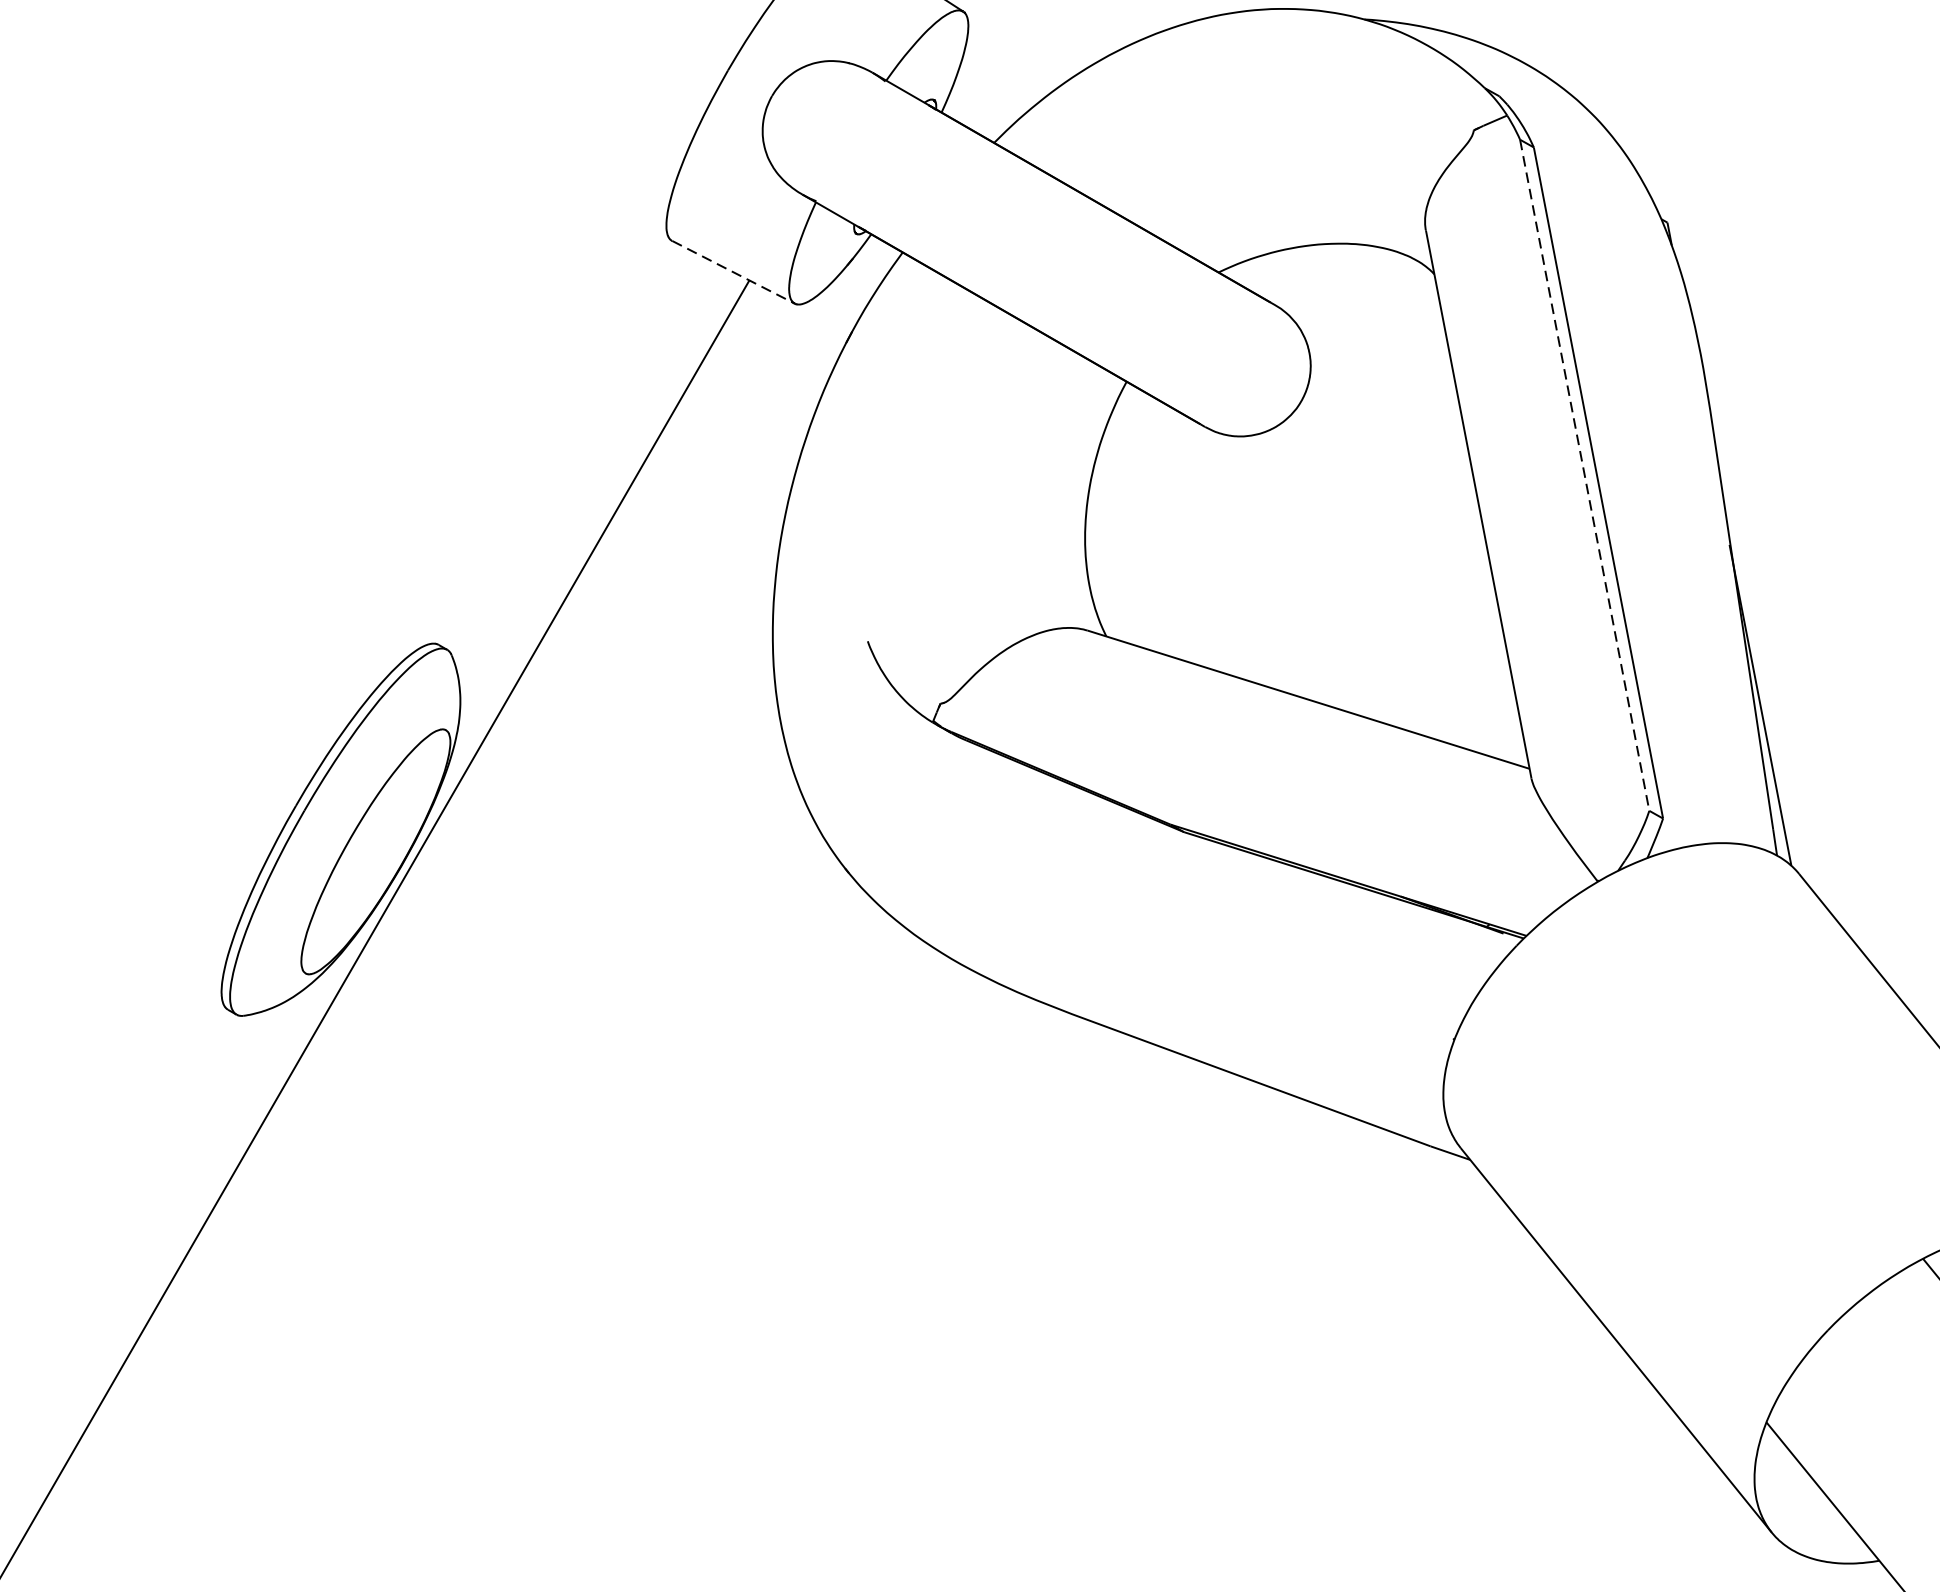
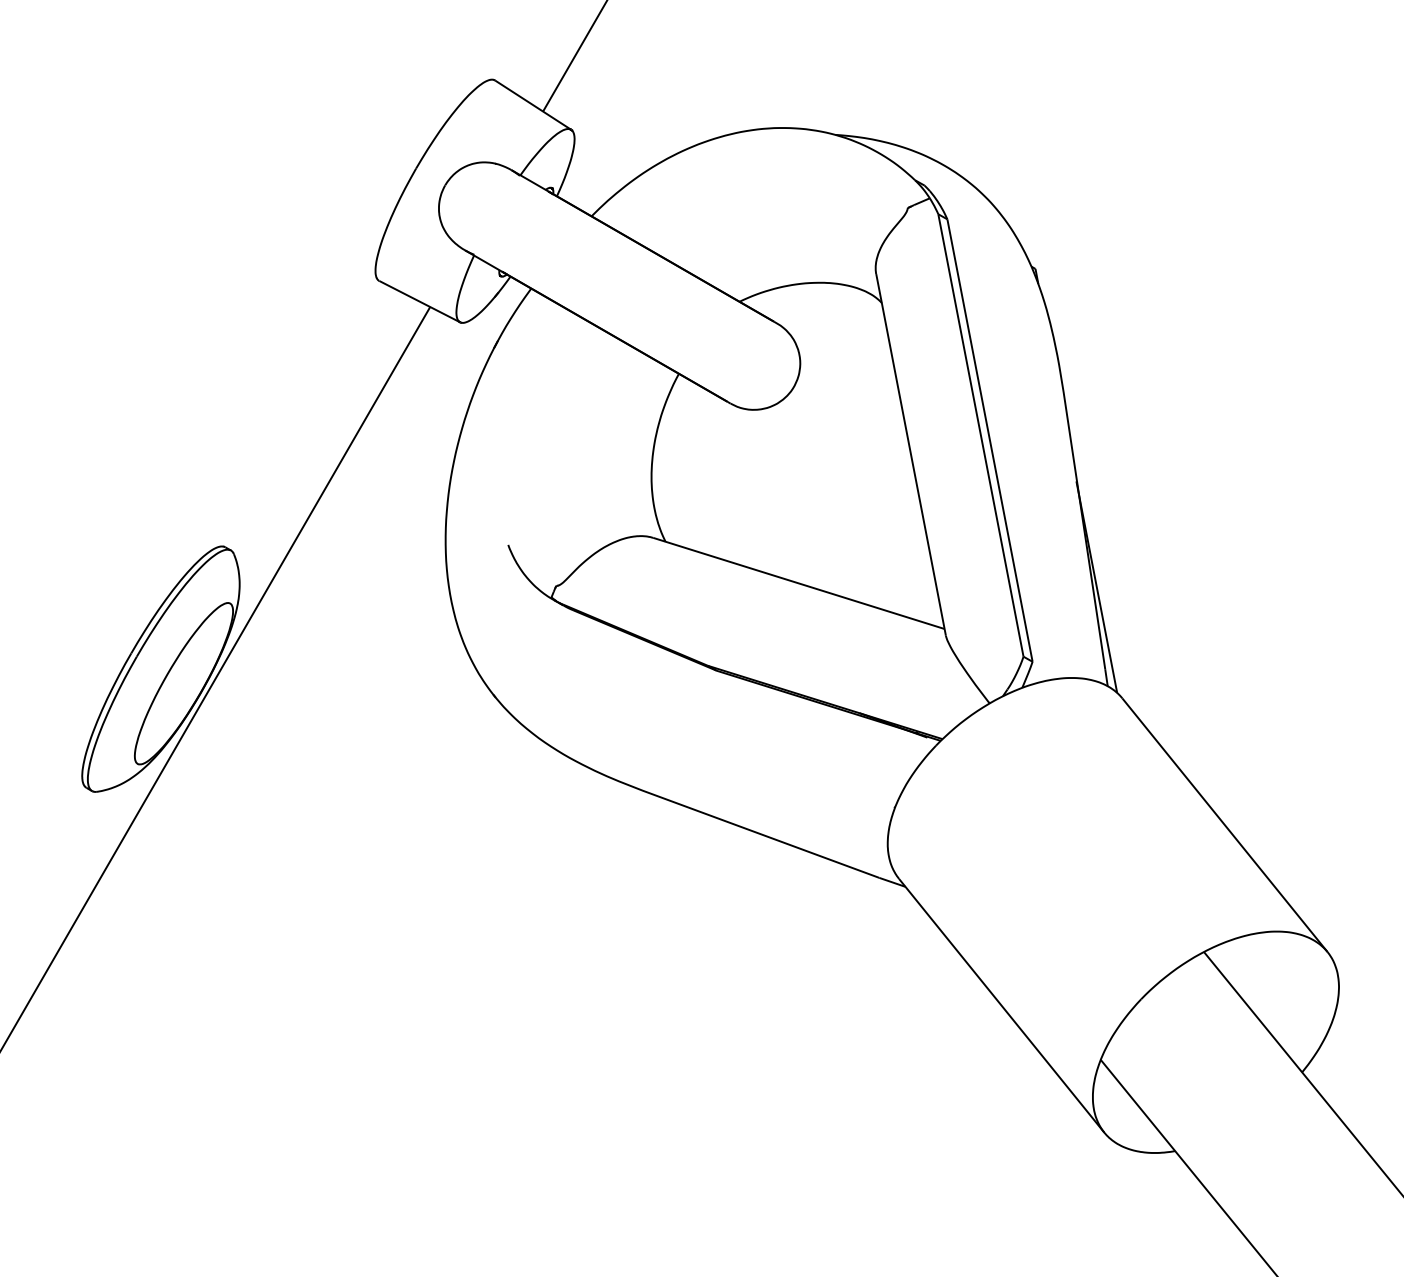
line: (734, 272) -> (420, 301), dashed -> solid
line: (1585, 475) -> (981, 435), dashed -> solid

